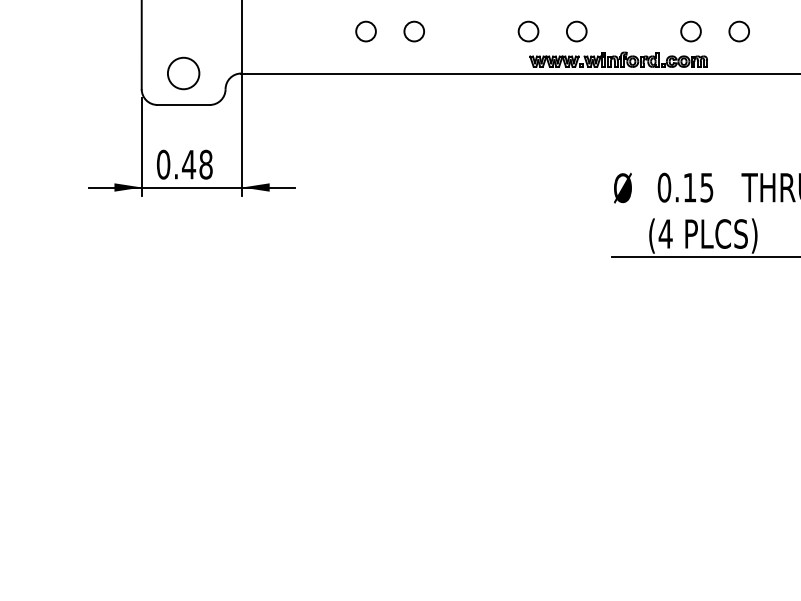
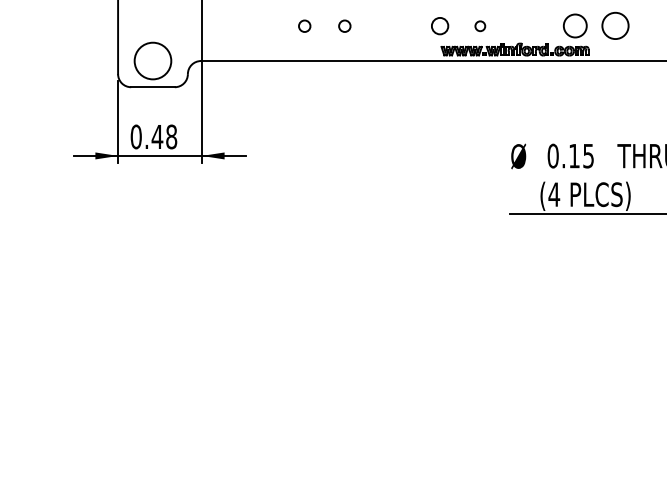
circle: (365, 32) -> (304, 26), size x0.7
circle: (413, 32) -> (344, 26), size x0.7
circle: (577, 32) -> (480, 26), size x0.6
circle: (691, 32) -> (575, 26), size x1.4
circle: (739, 32) -> (615, 26), size x1.6
circle: (183, 72) -> (152, 60), size x1.4

